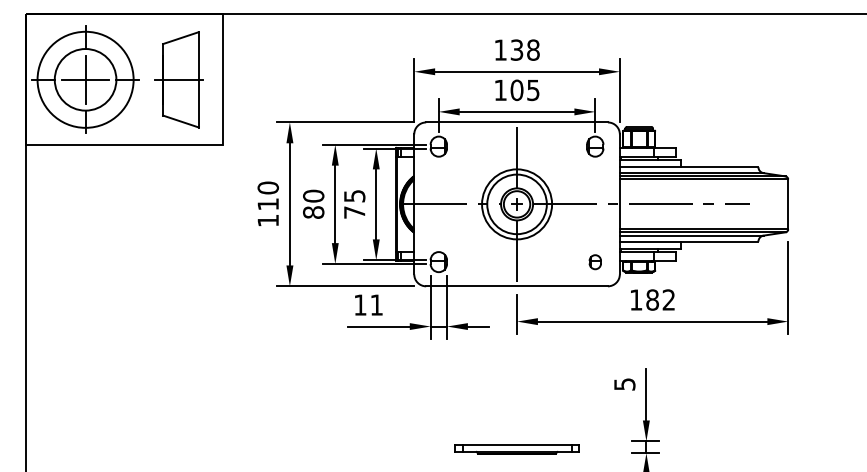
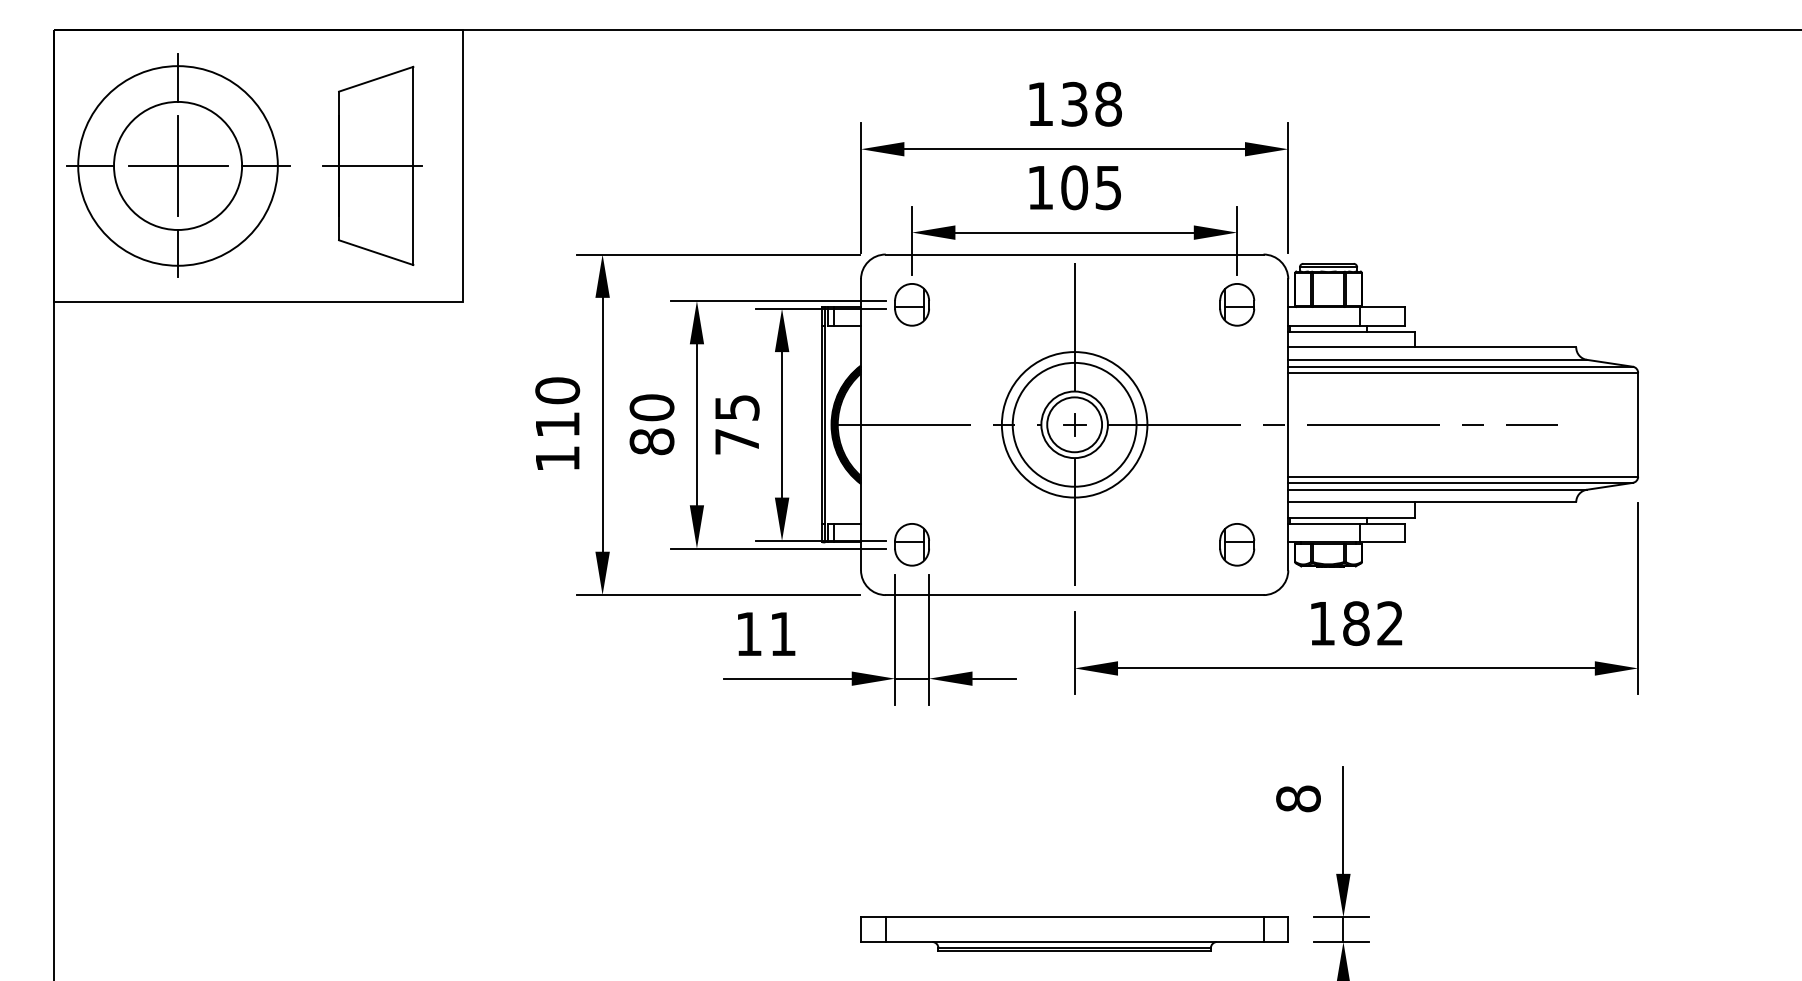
part: (595, 262) -> (1237, 545), size x1.43
text: (624, 384) -> (1297, 799), 5 -> 8
part: (516, 449) -> (1073, 934), size x1.67

